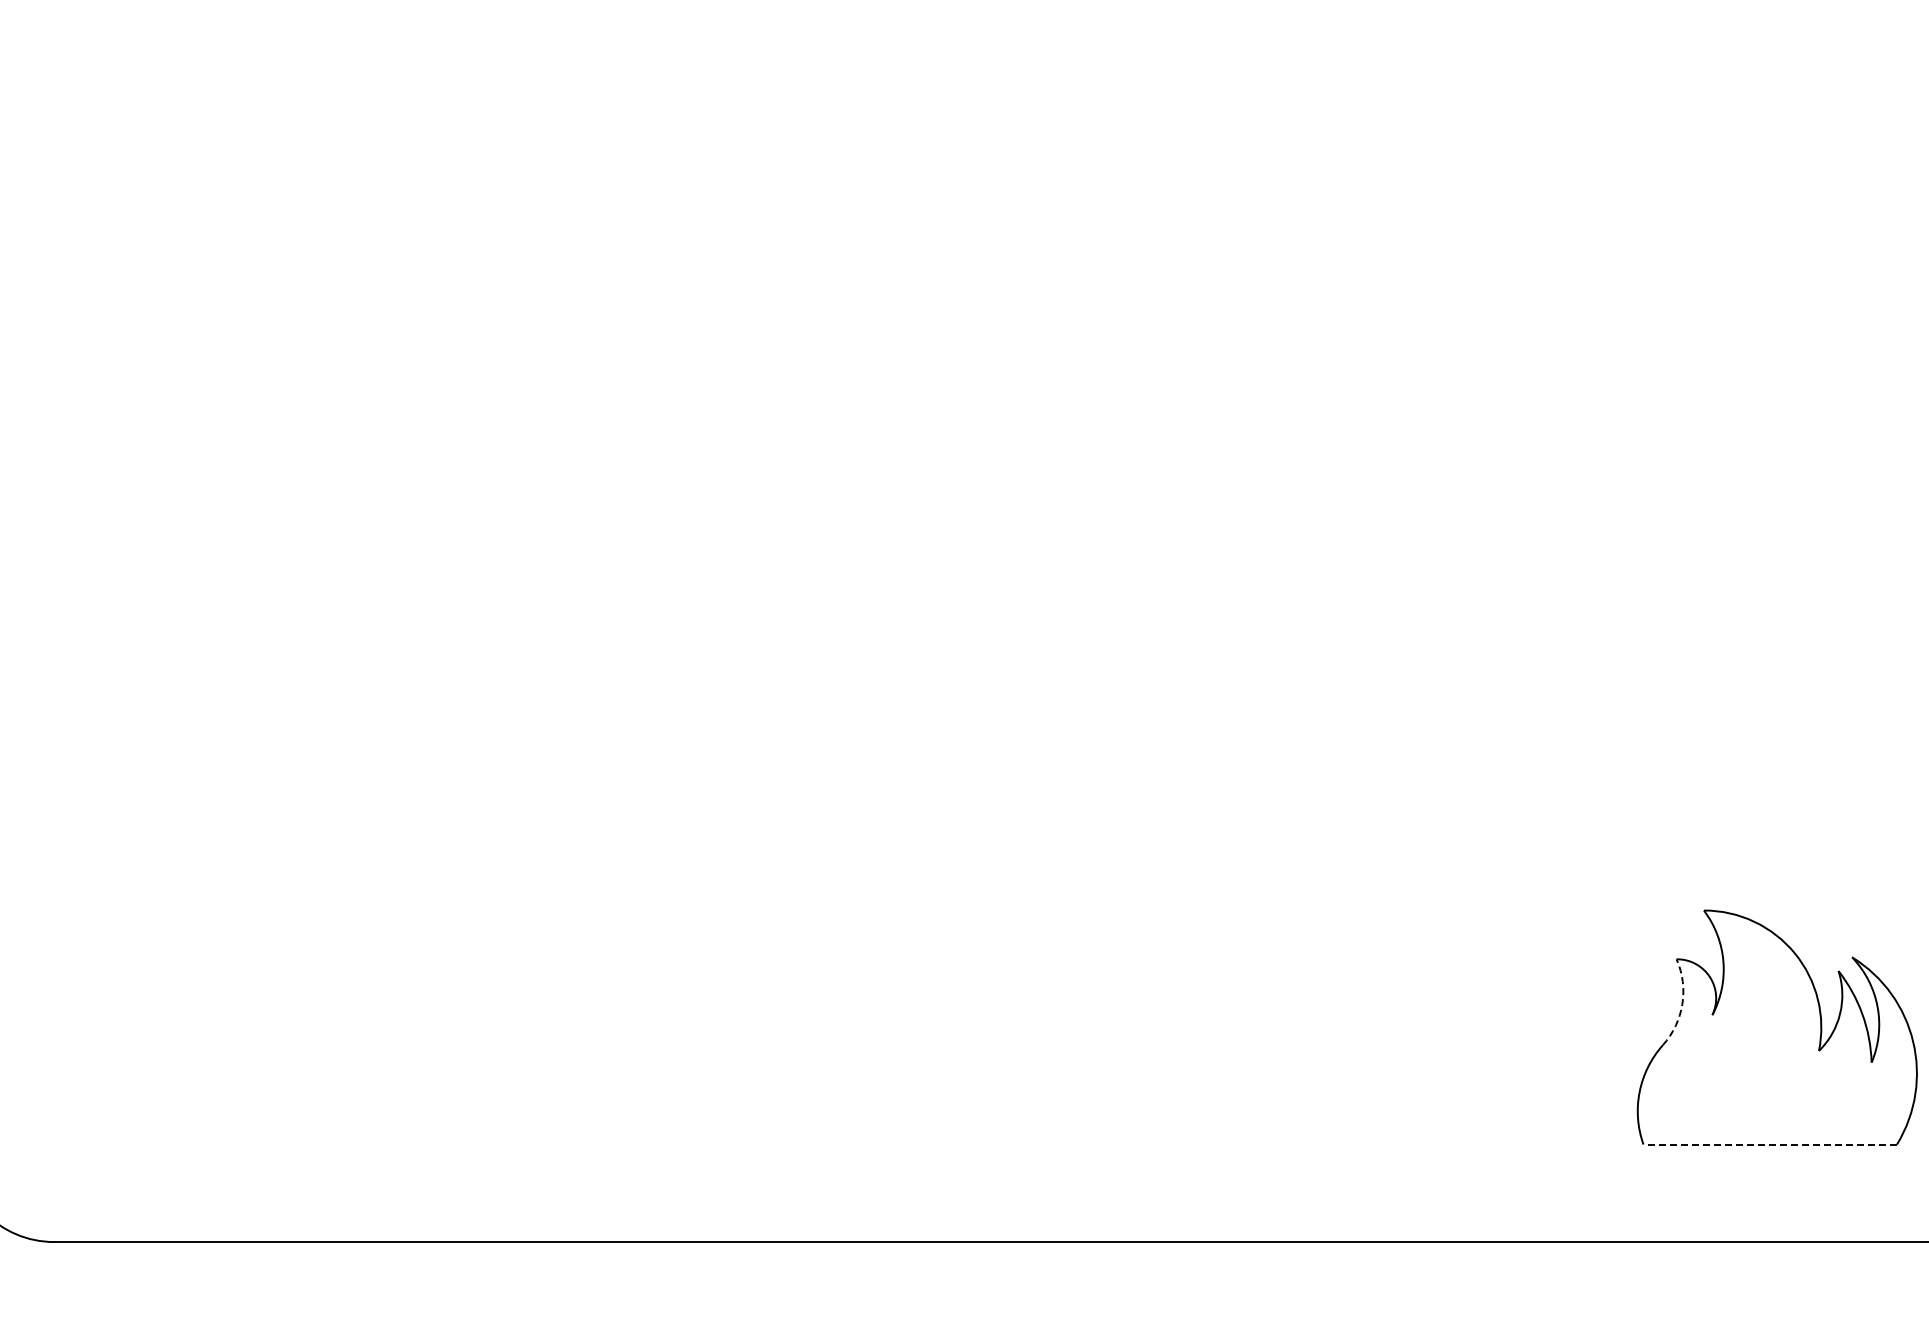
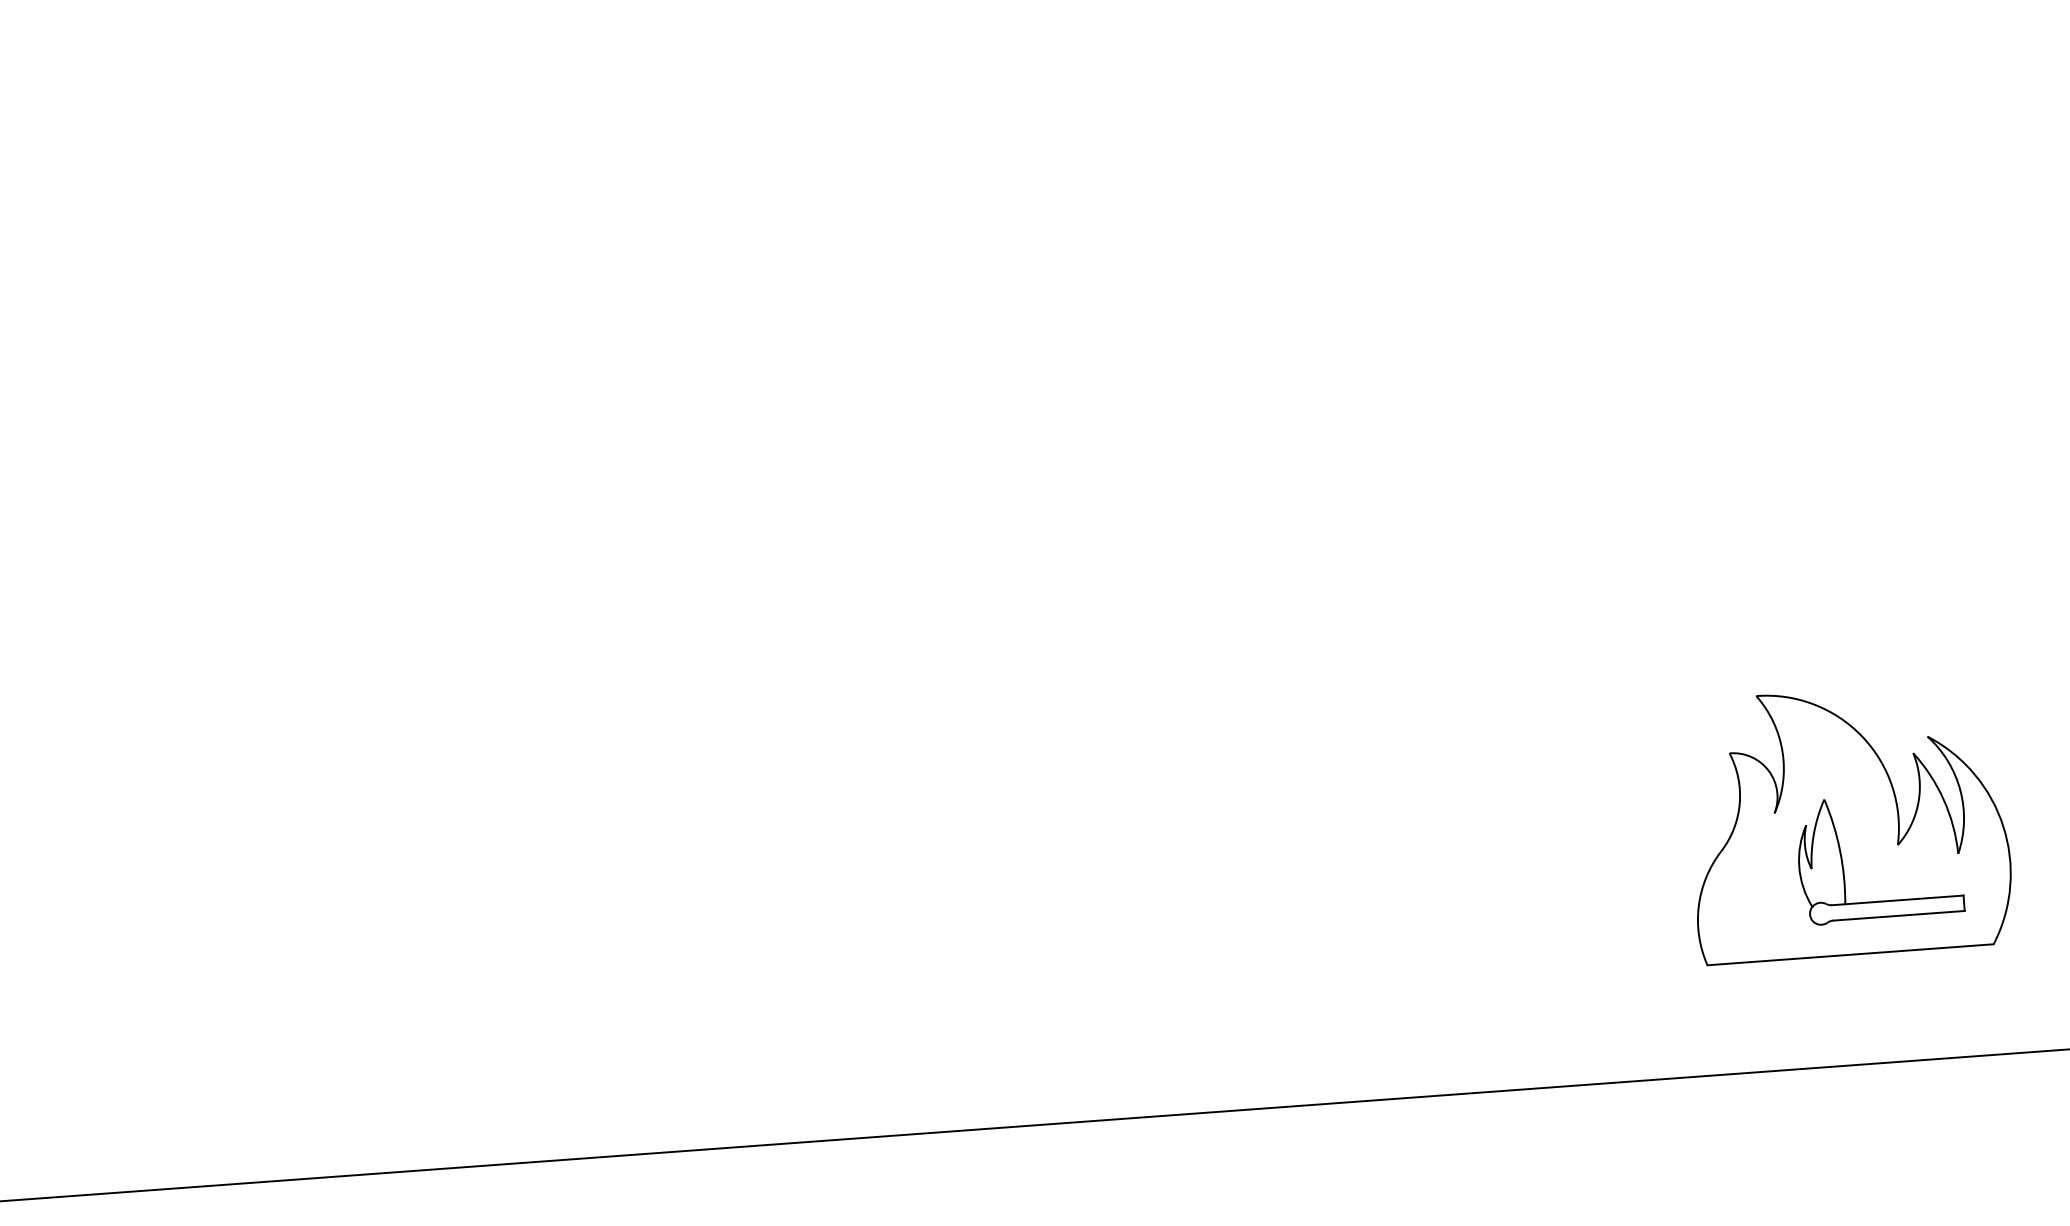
arc: (1682, 1004) -> (1739, 803), dashed -> solid
part: (1770, 1068) -> (1844, 868), added
line: (1770, 1144) -> (1850, 954), dashed -> solid

